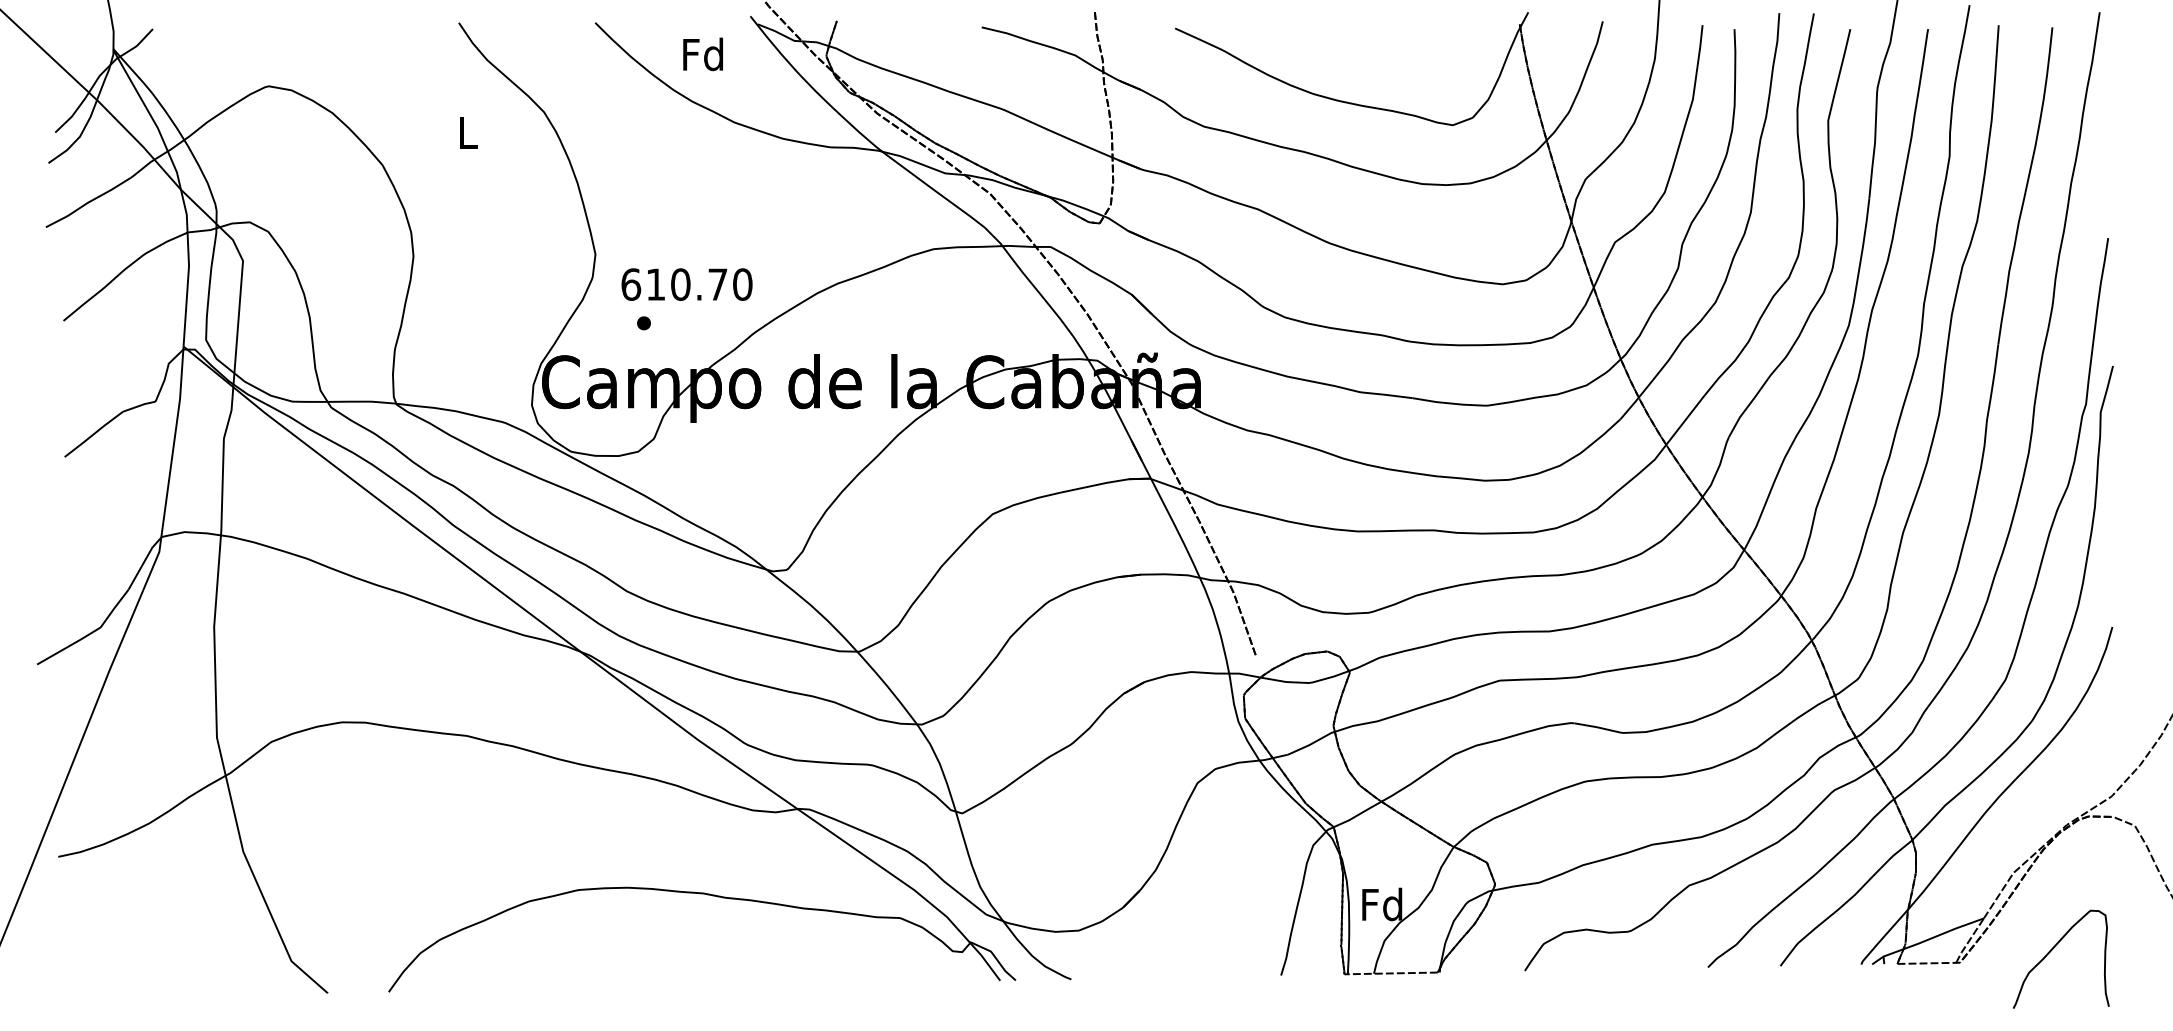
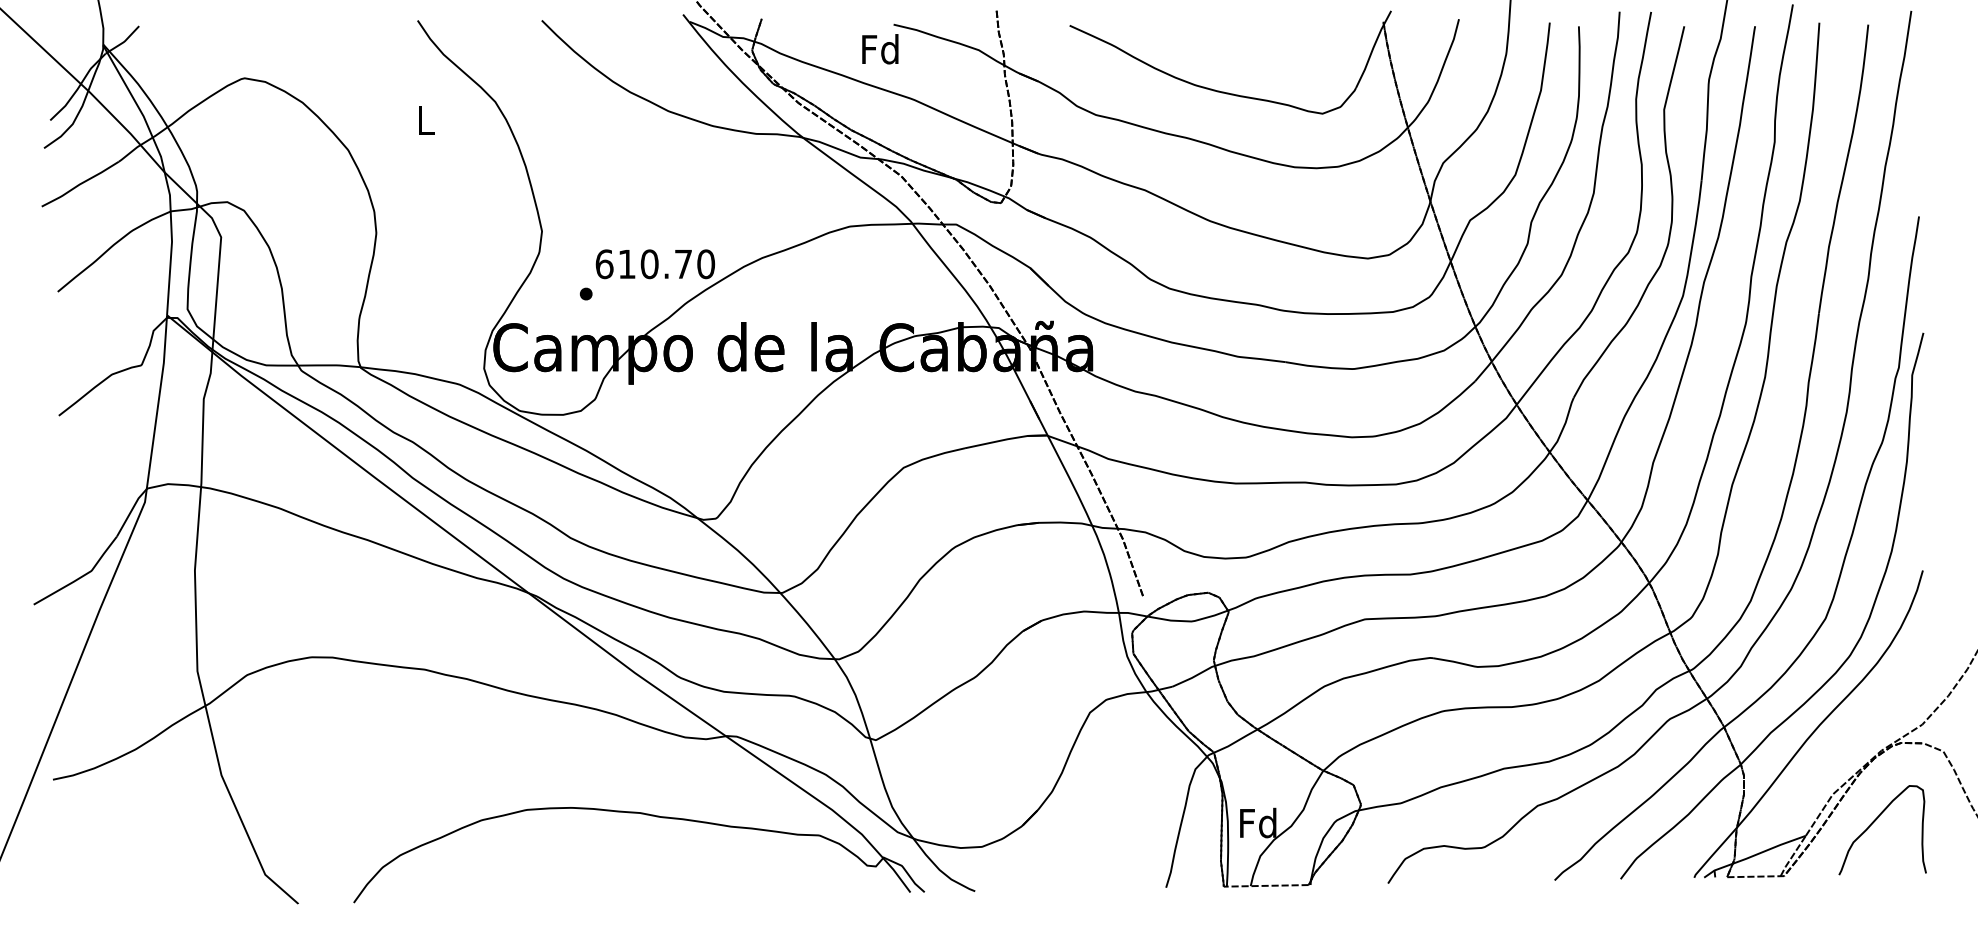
text: (702, 54) -> (879, 49), moved
text: (686, 284) -> (654, 264), moved
curve: (2053, 949) -> (1875, 821), moved

